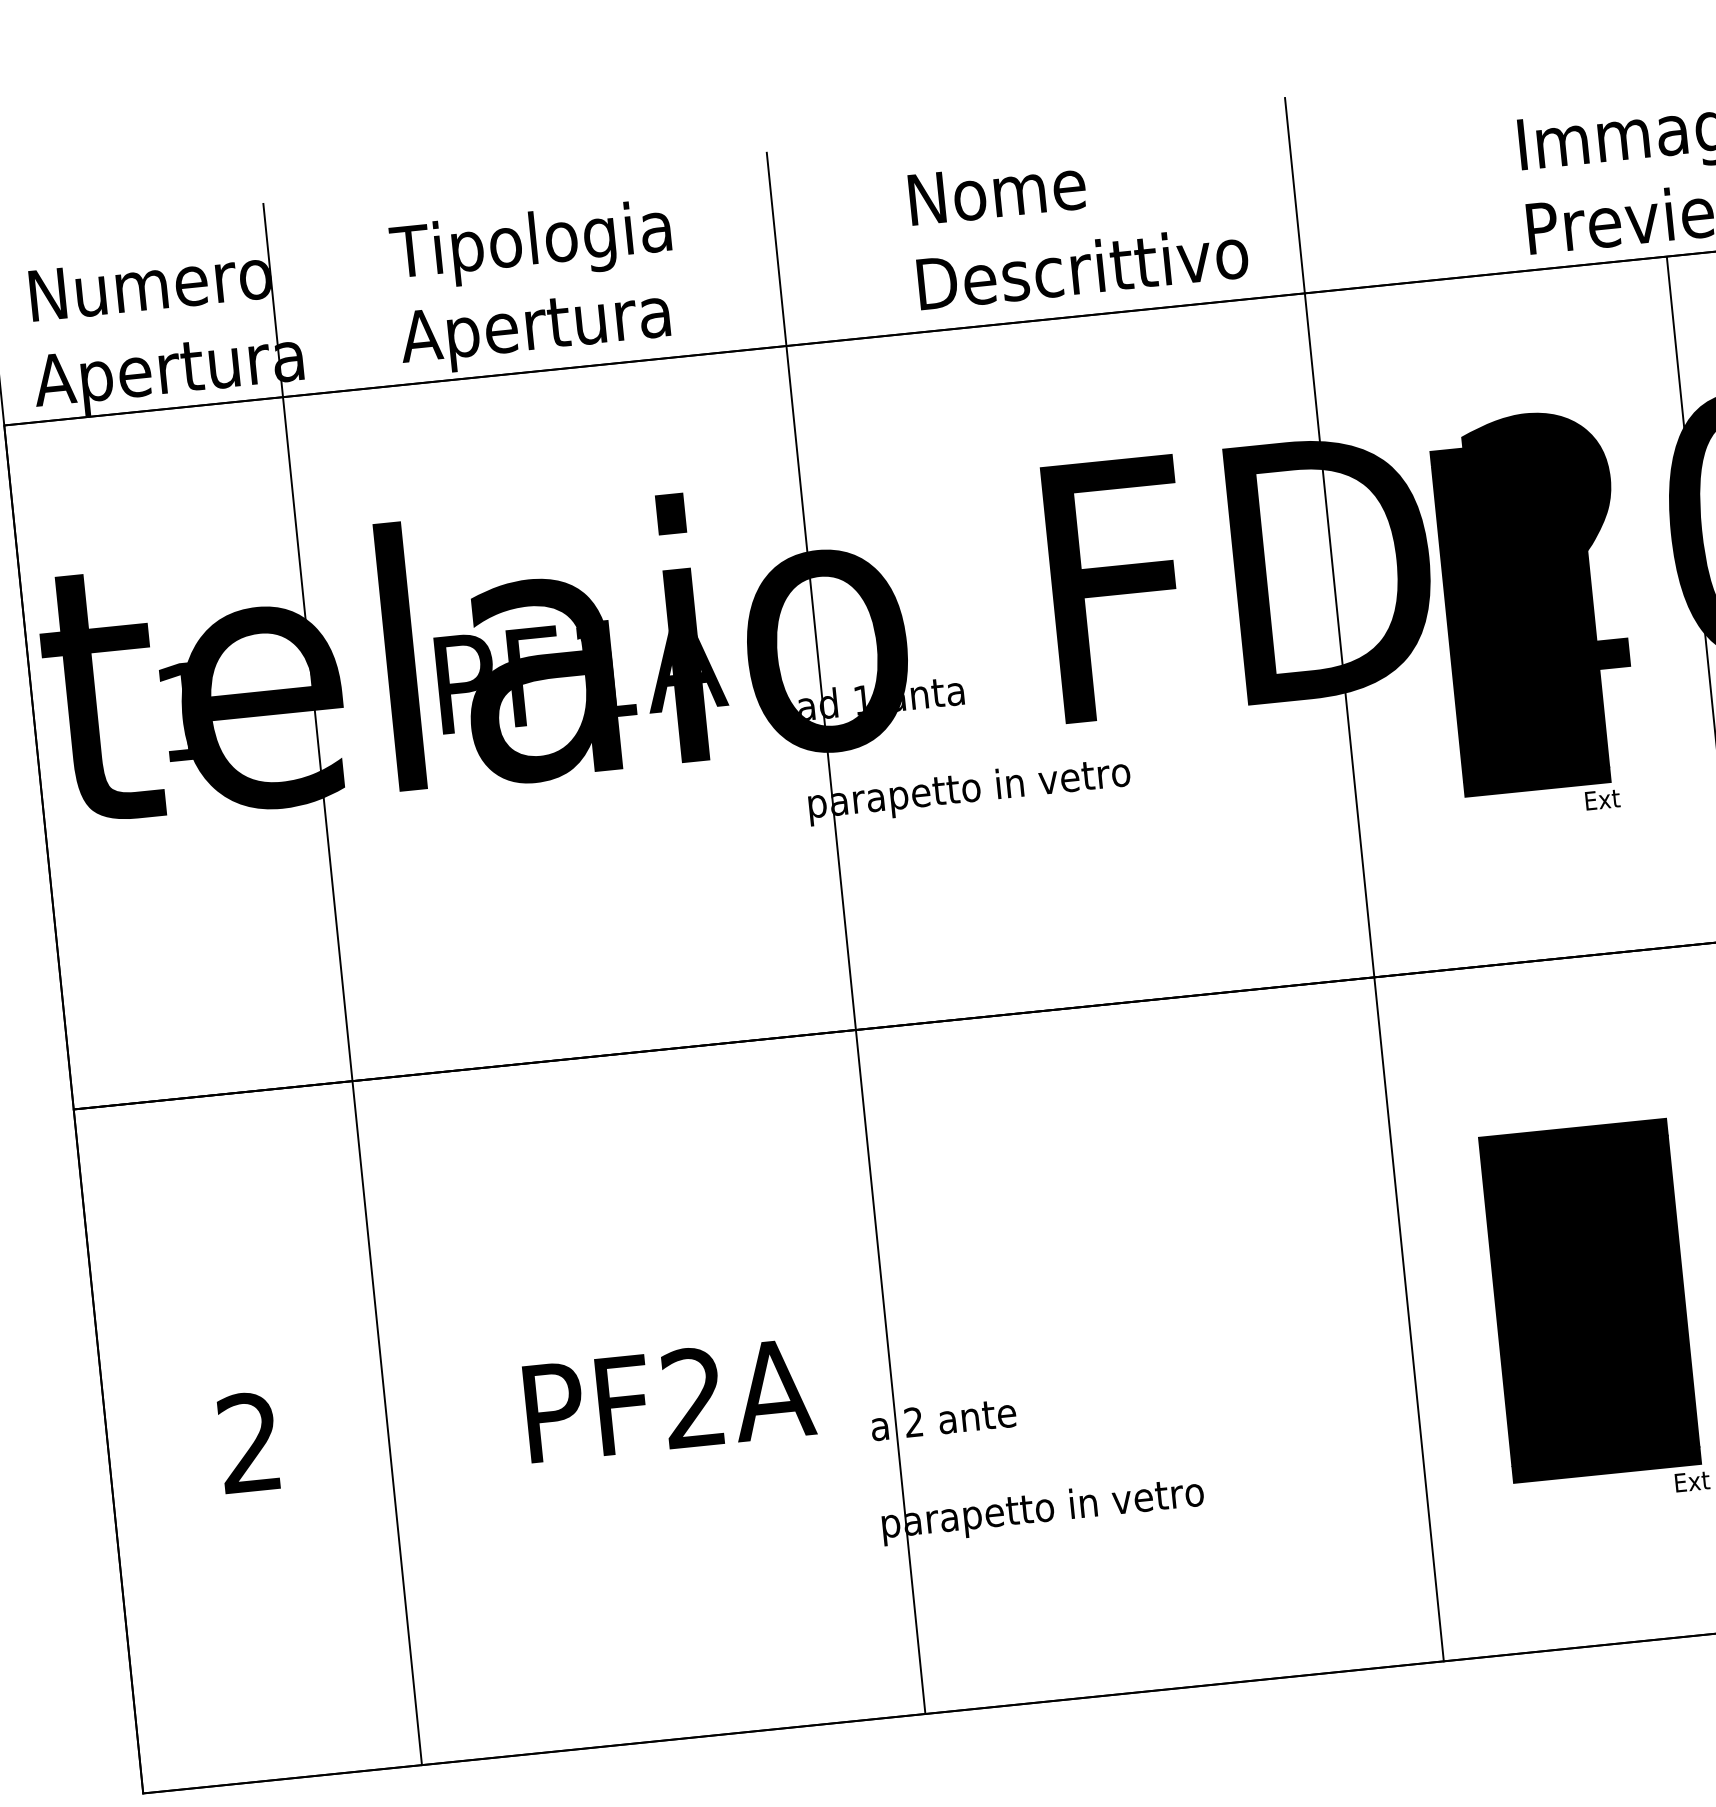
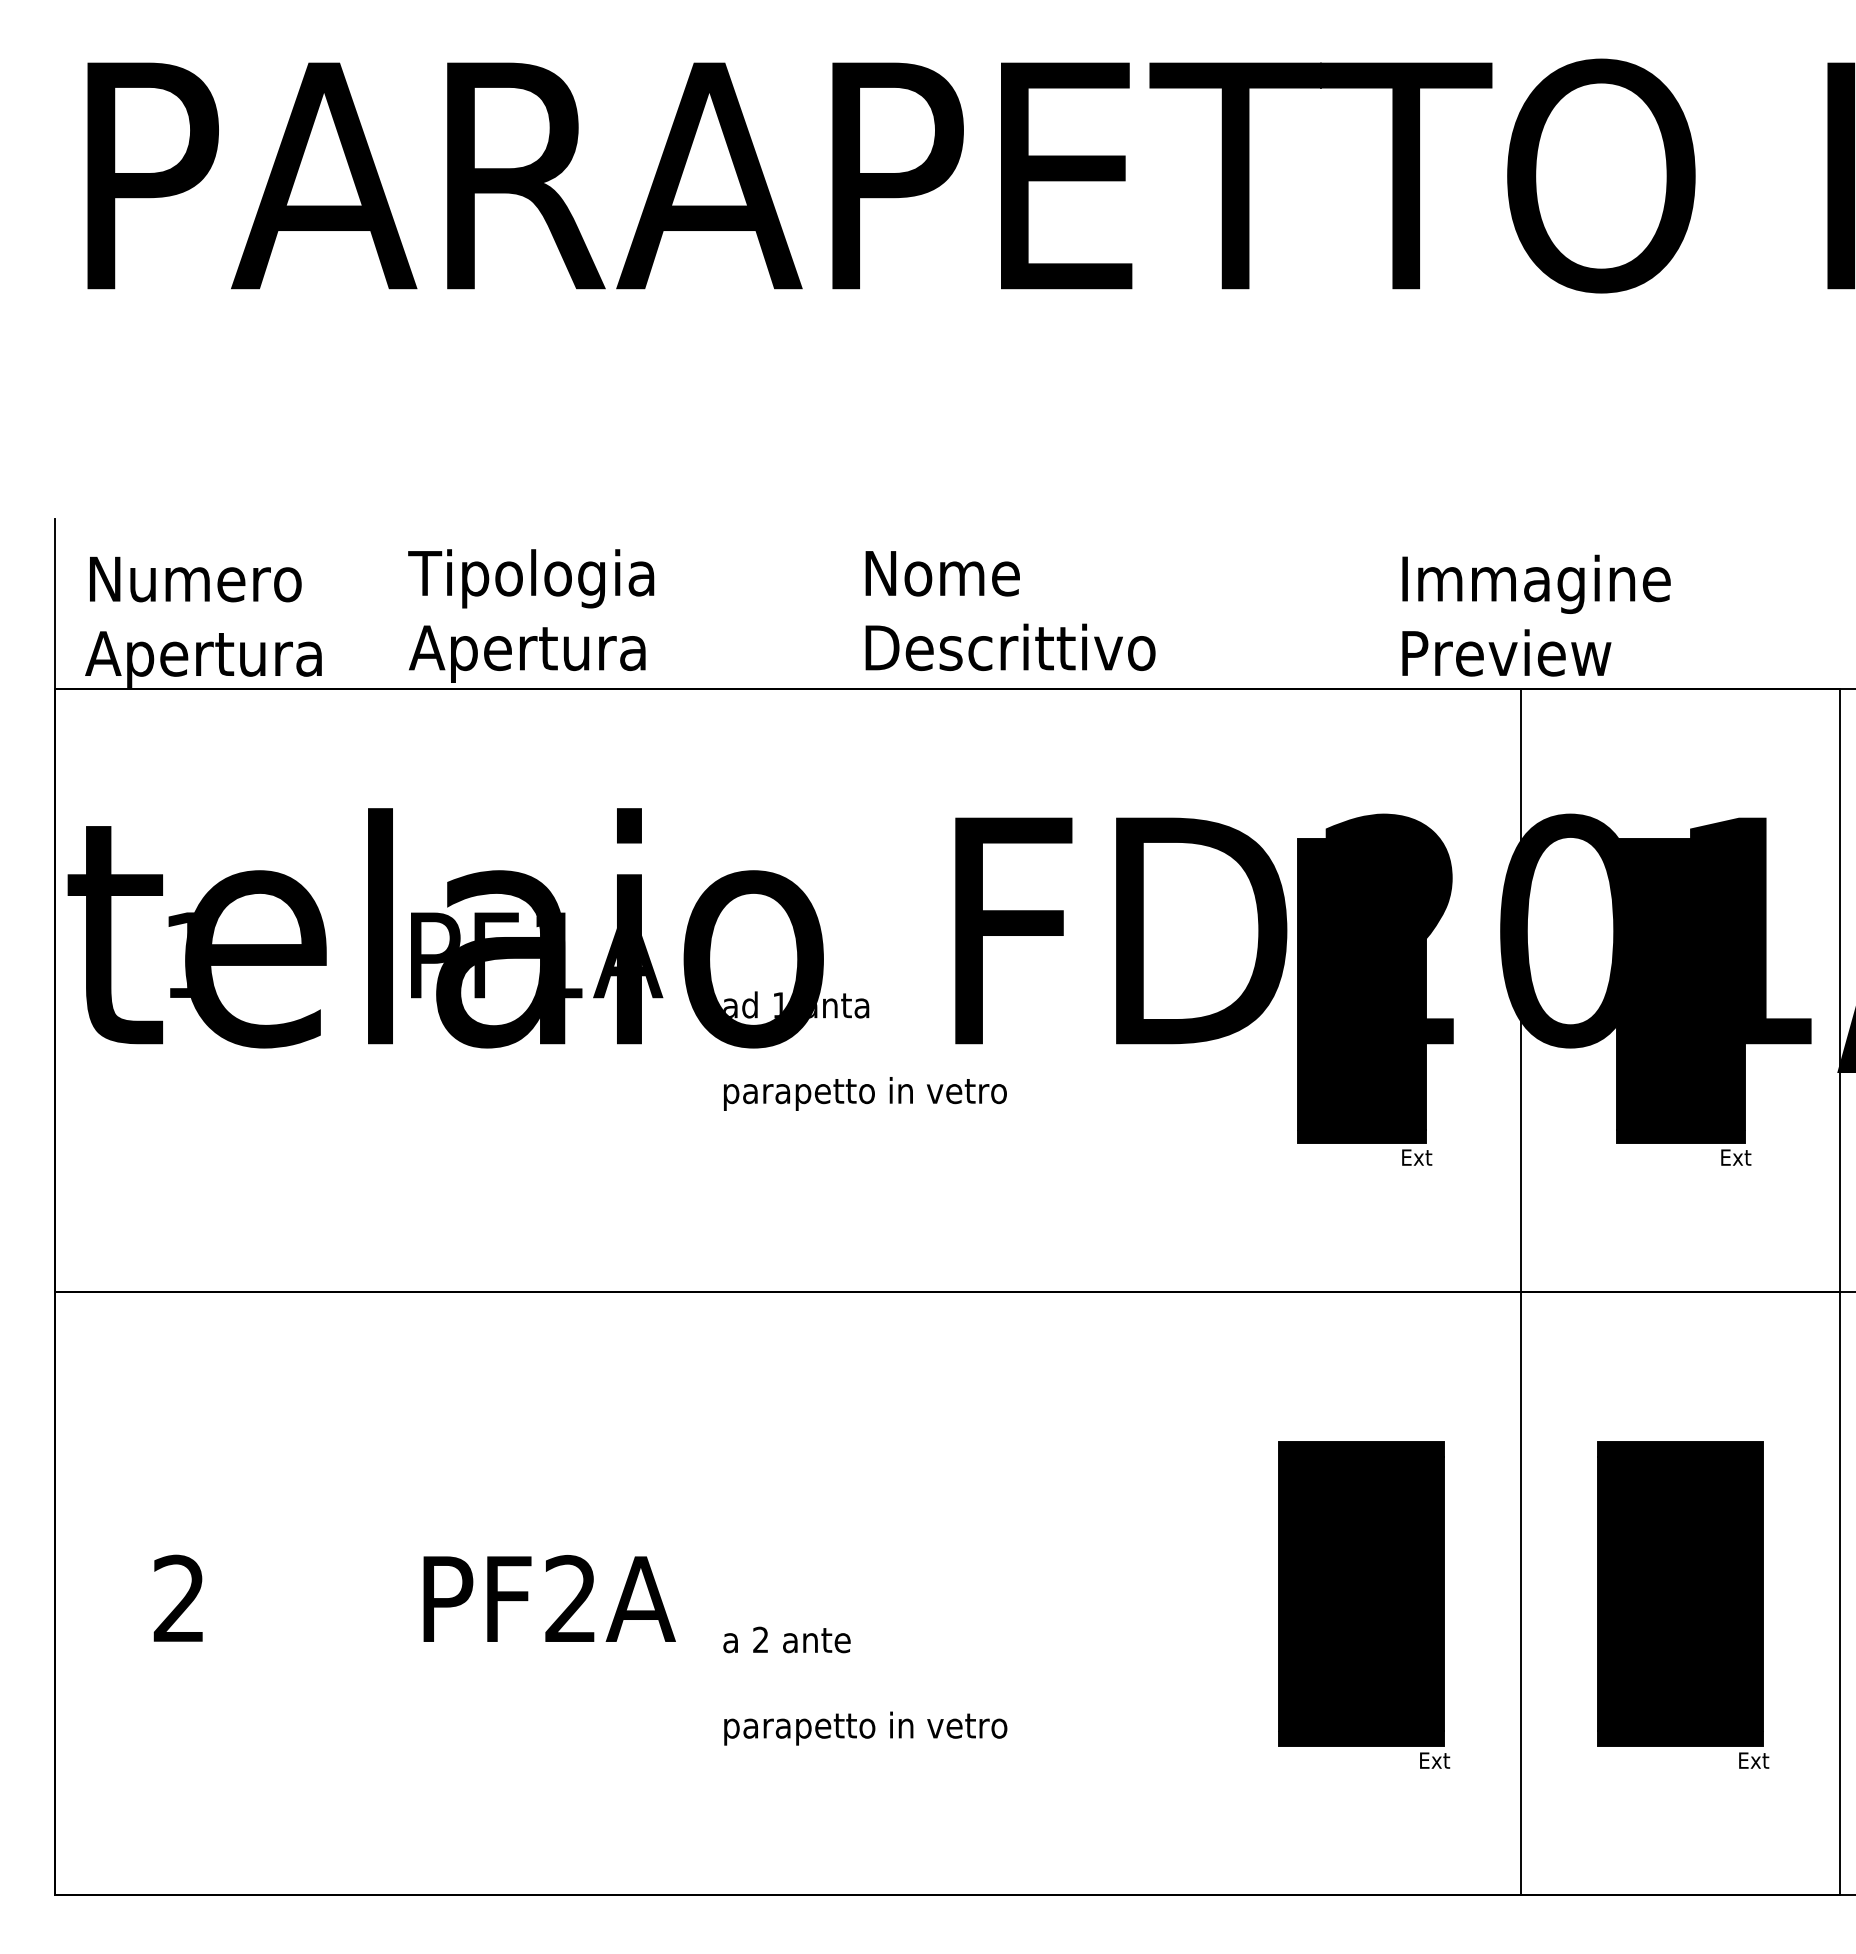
line: (1364, 879) -> (1202, 1206), removed
line: (846, 933) -> (745, 1207), removed
line: (343, 984) -> (301, 1207), removed

